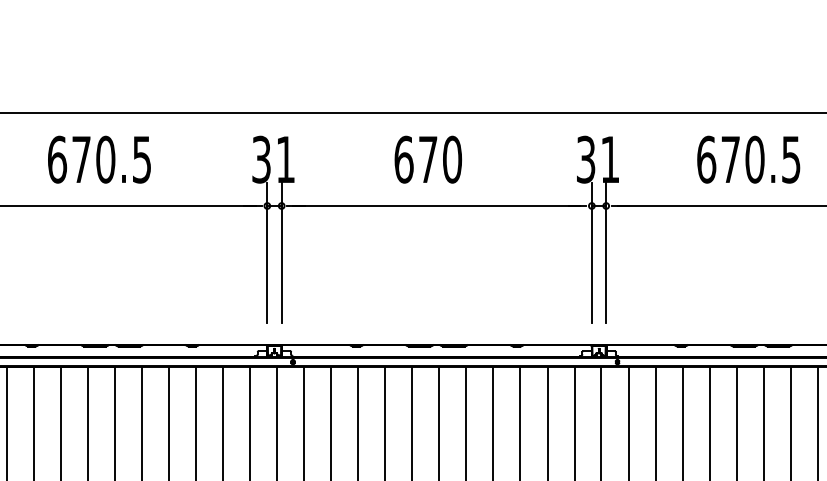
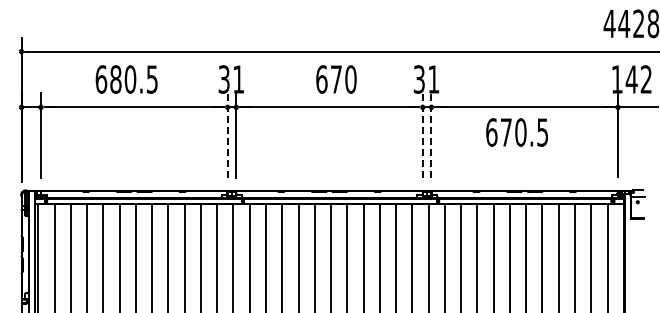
text: (80, 159) -> (115, 79), 670.5 -> 680.5
text: (428, 159) -> (336, 79), moved
text: (747, 159) -> (516, 132), moved
line: (267, 251) -> (227, 134), solid -> dashed
line: (591, 251) -> (422, 134), solid -> dashed
line: (606, 251) -> (431, 134), solid -> dashed

